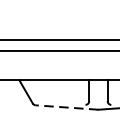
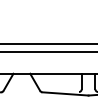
line: (65, 106) -> (64, 93), dashed -> solid

